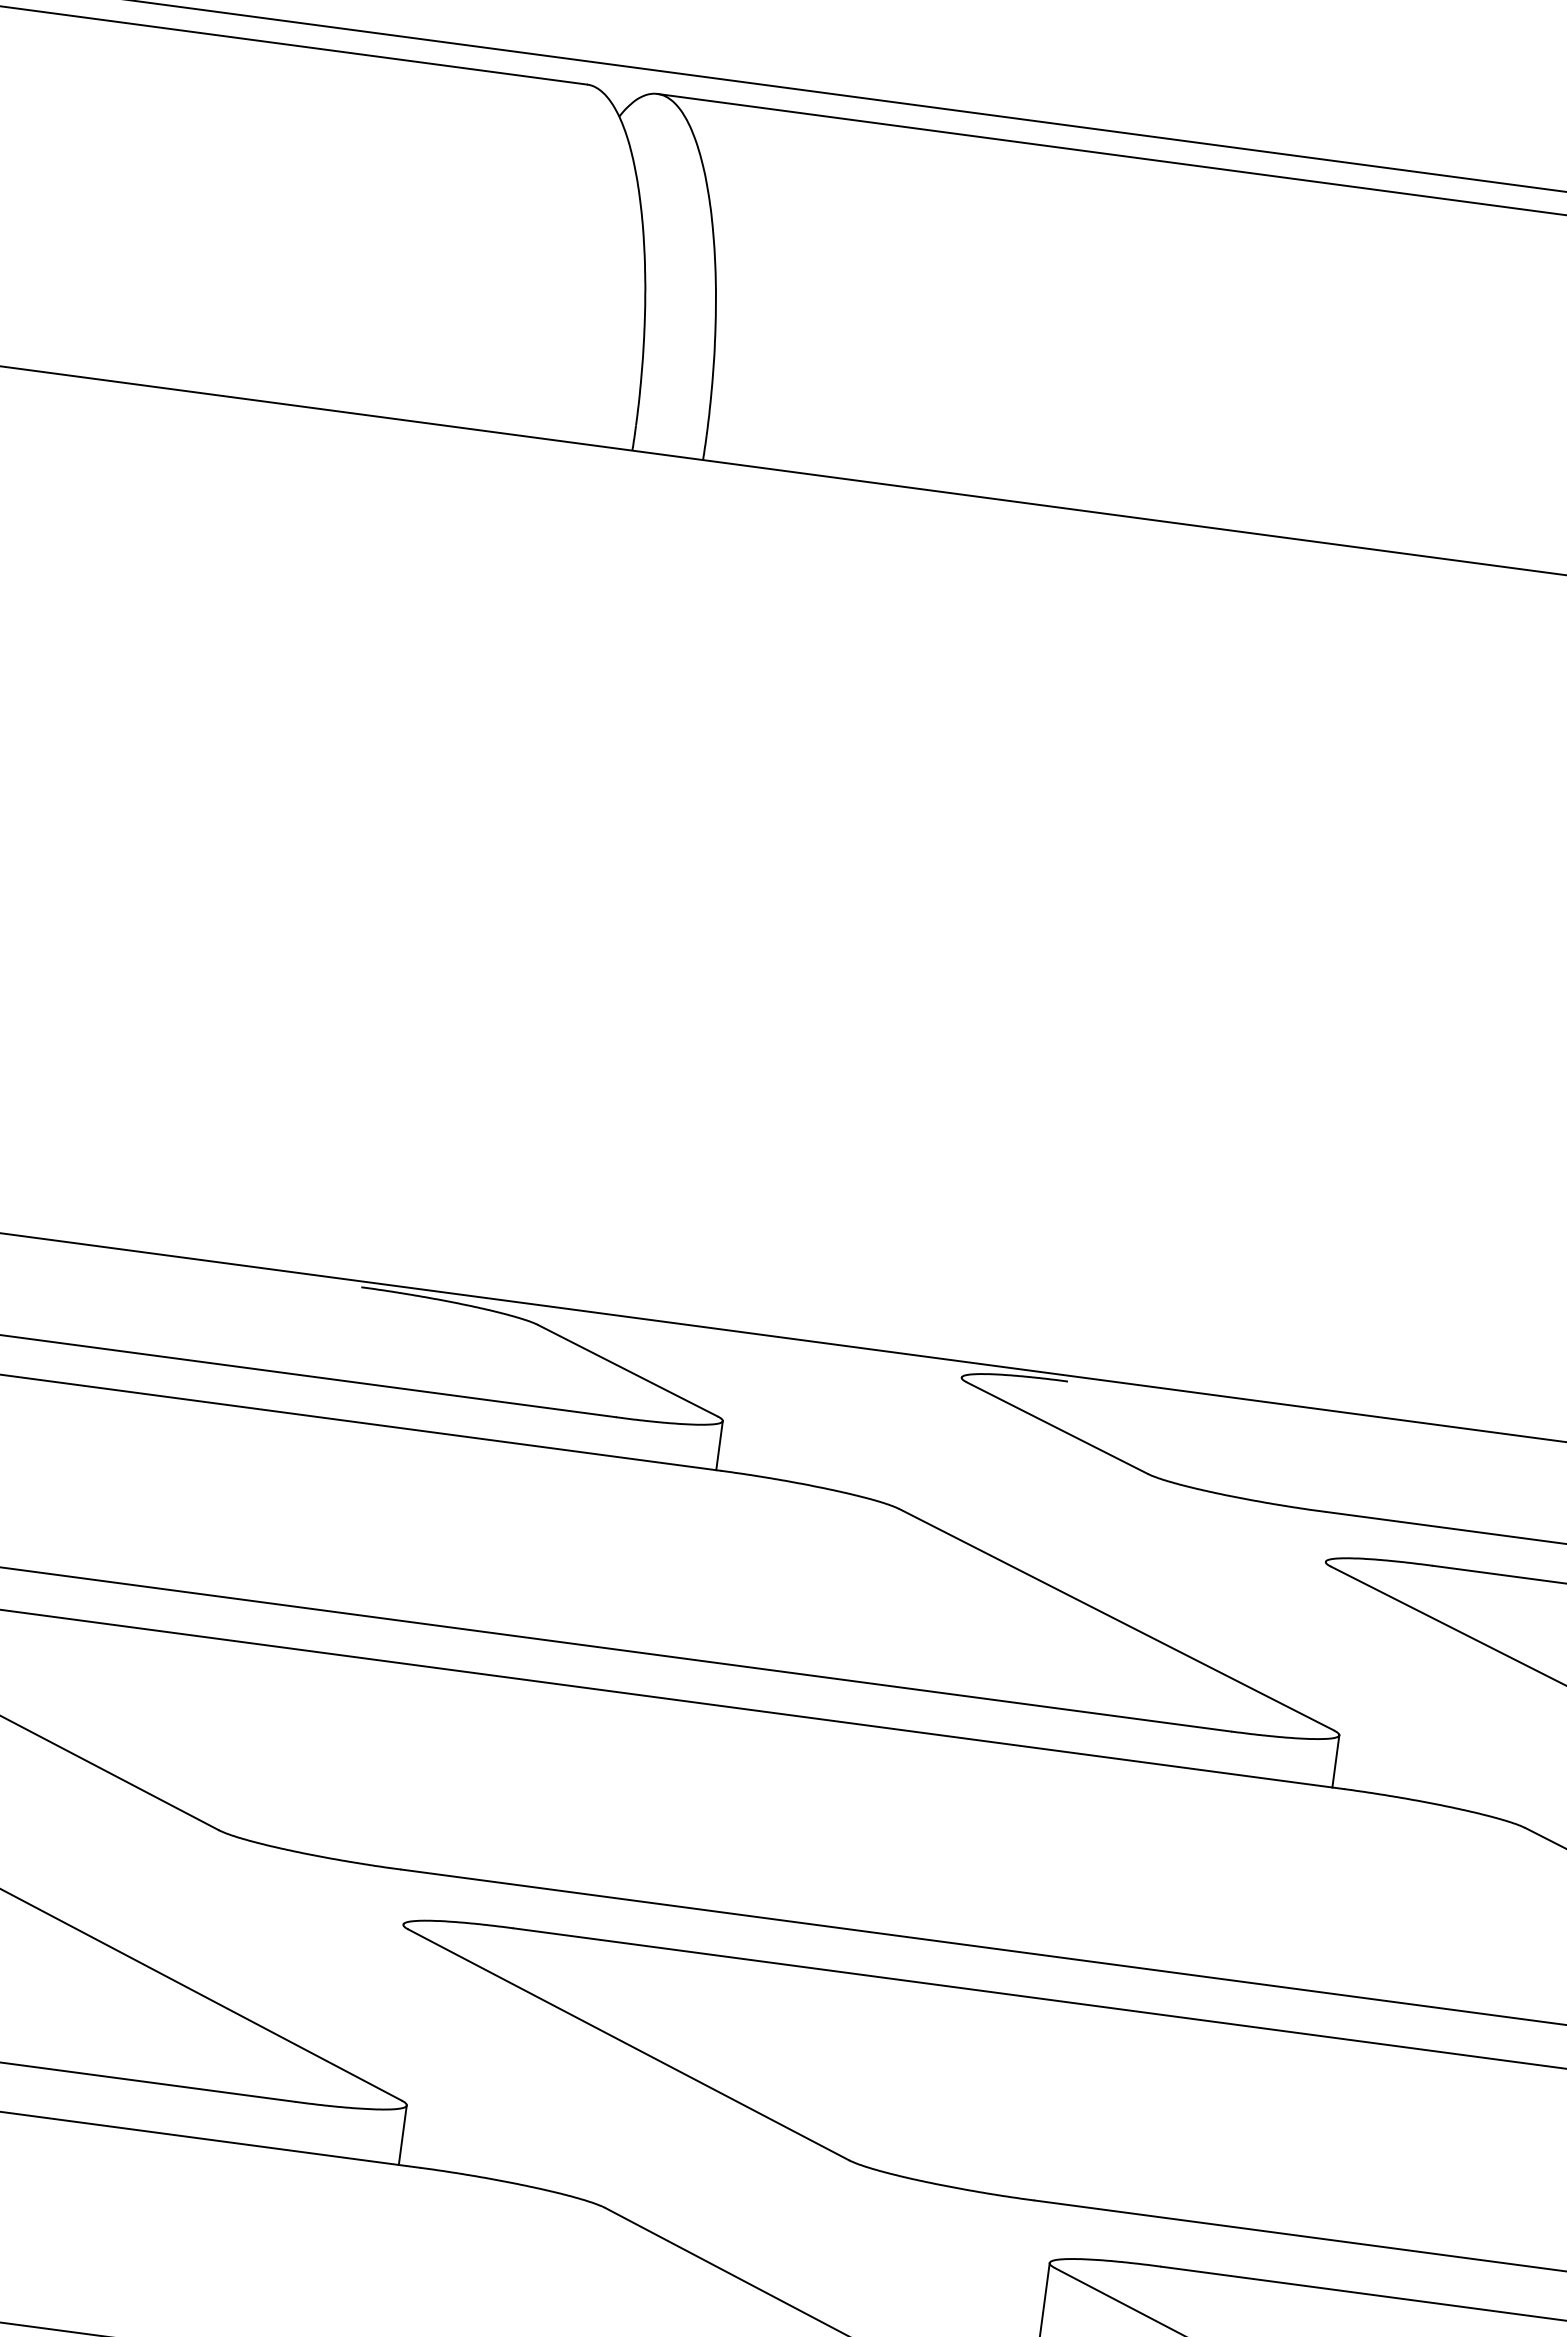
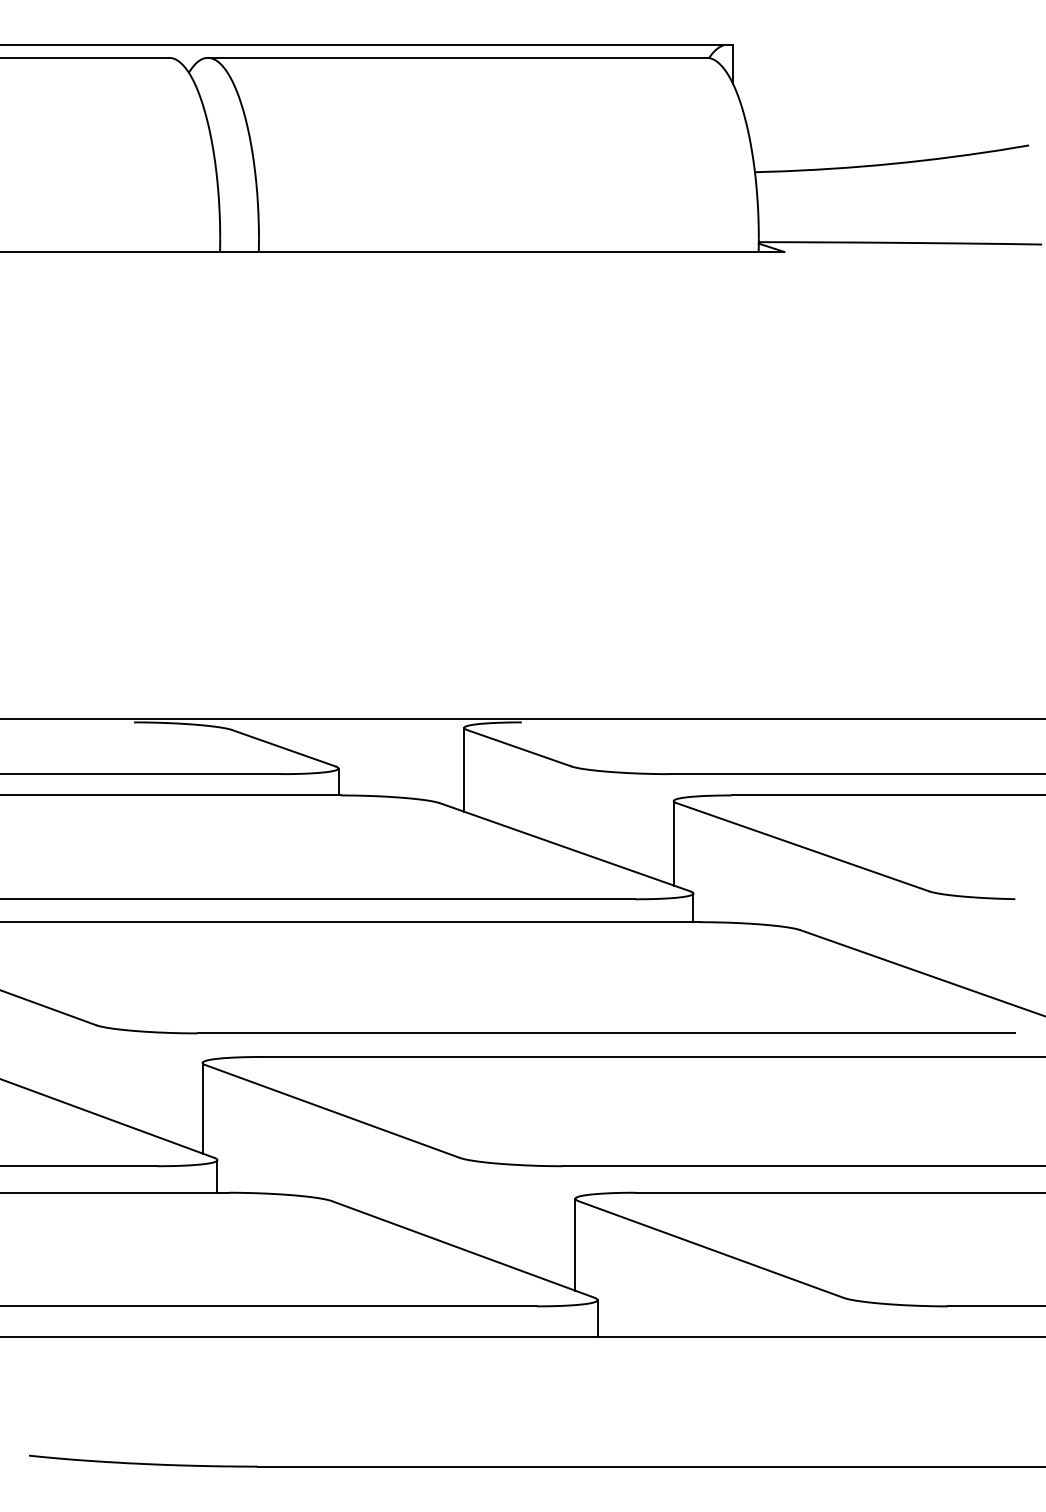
line: (952, 1453) -> (464, 769), added
line: (1315, 1639) -> (673, 843), added
line: (392, 2005) -> (202, 1107), added

